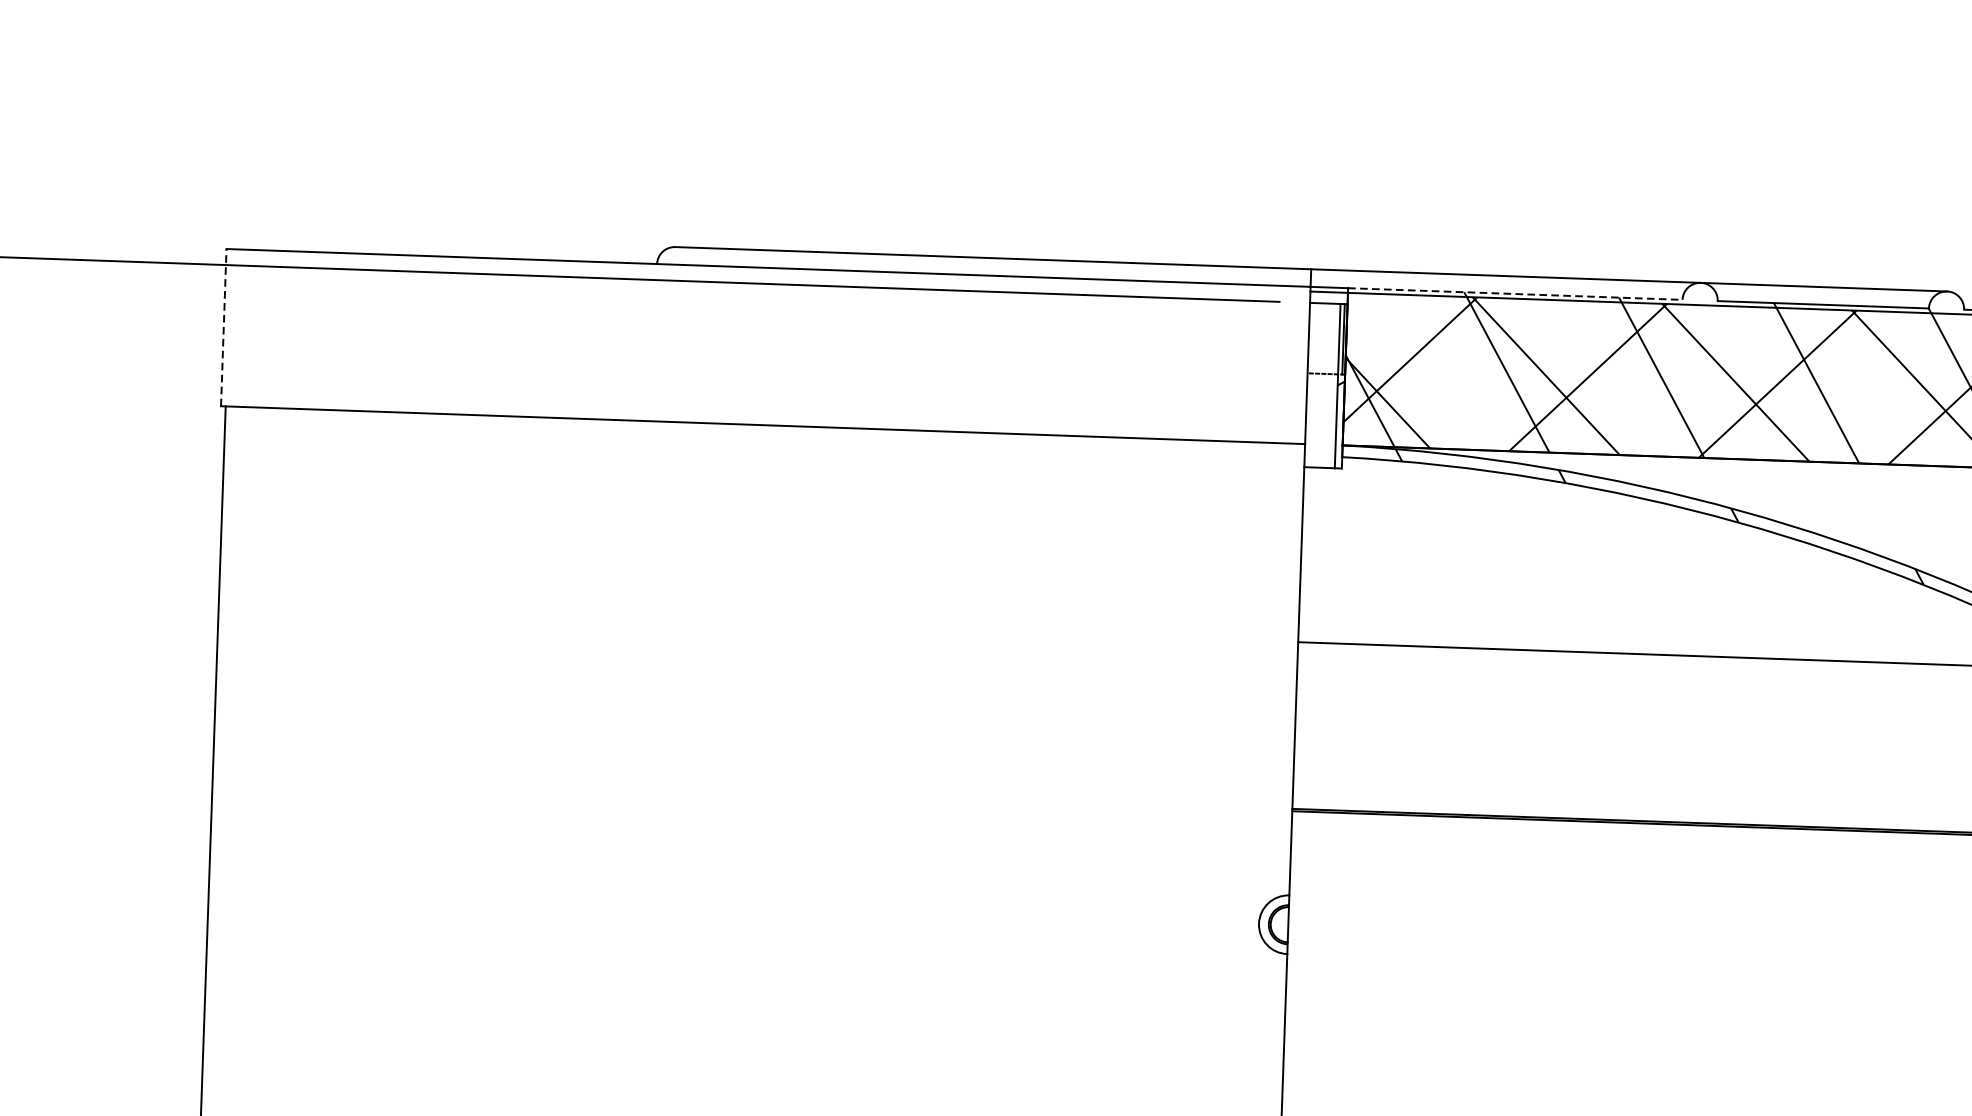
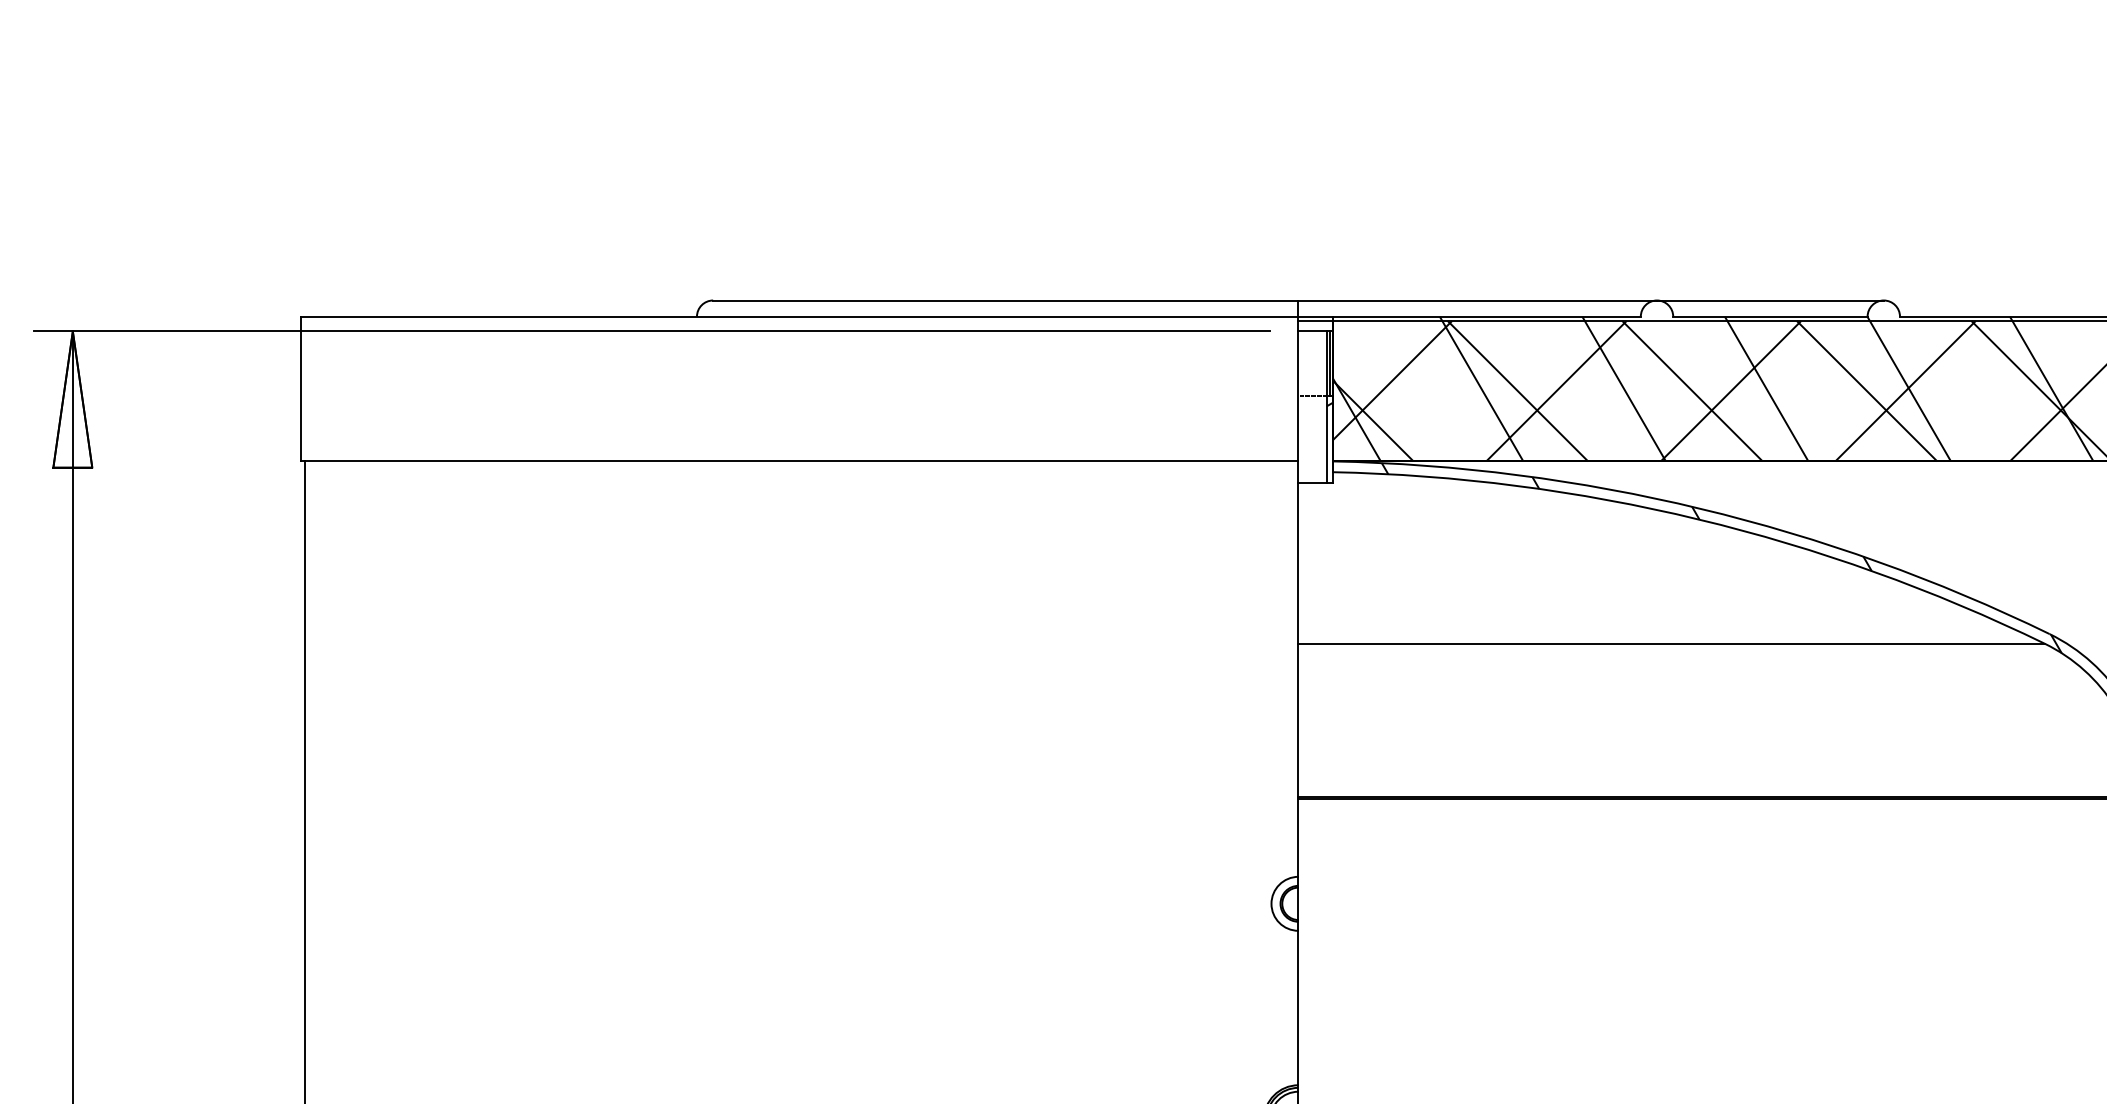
line: (1514, 293) -> (1486, 316), dashed -> solid
line: (223, 327) -> (300, 388), dashed -> solid

